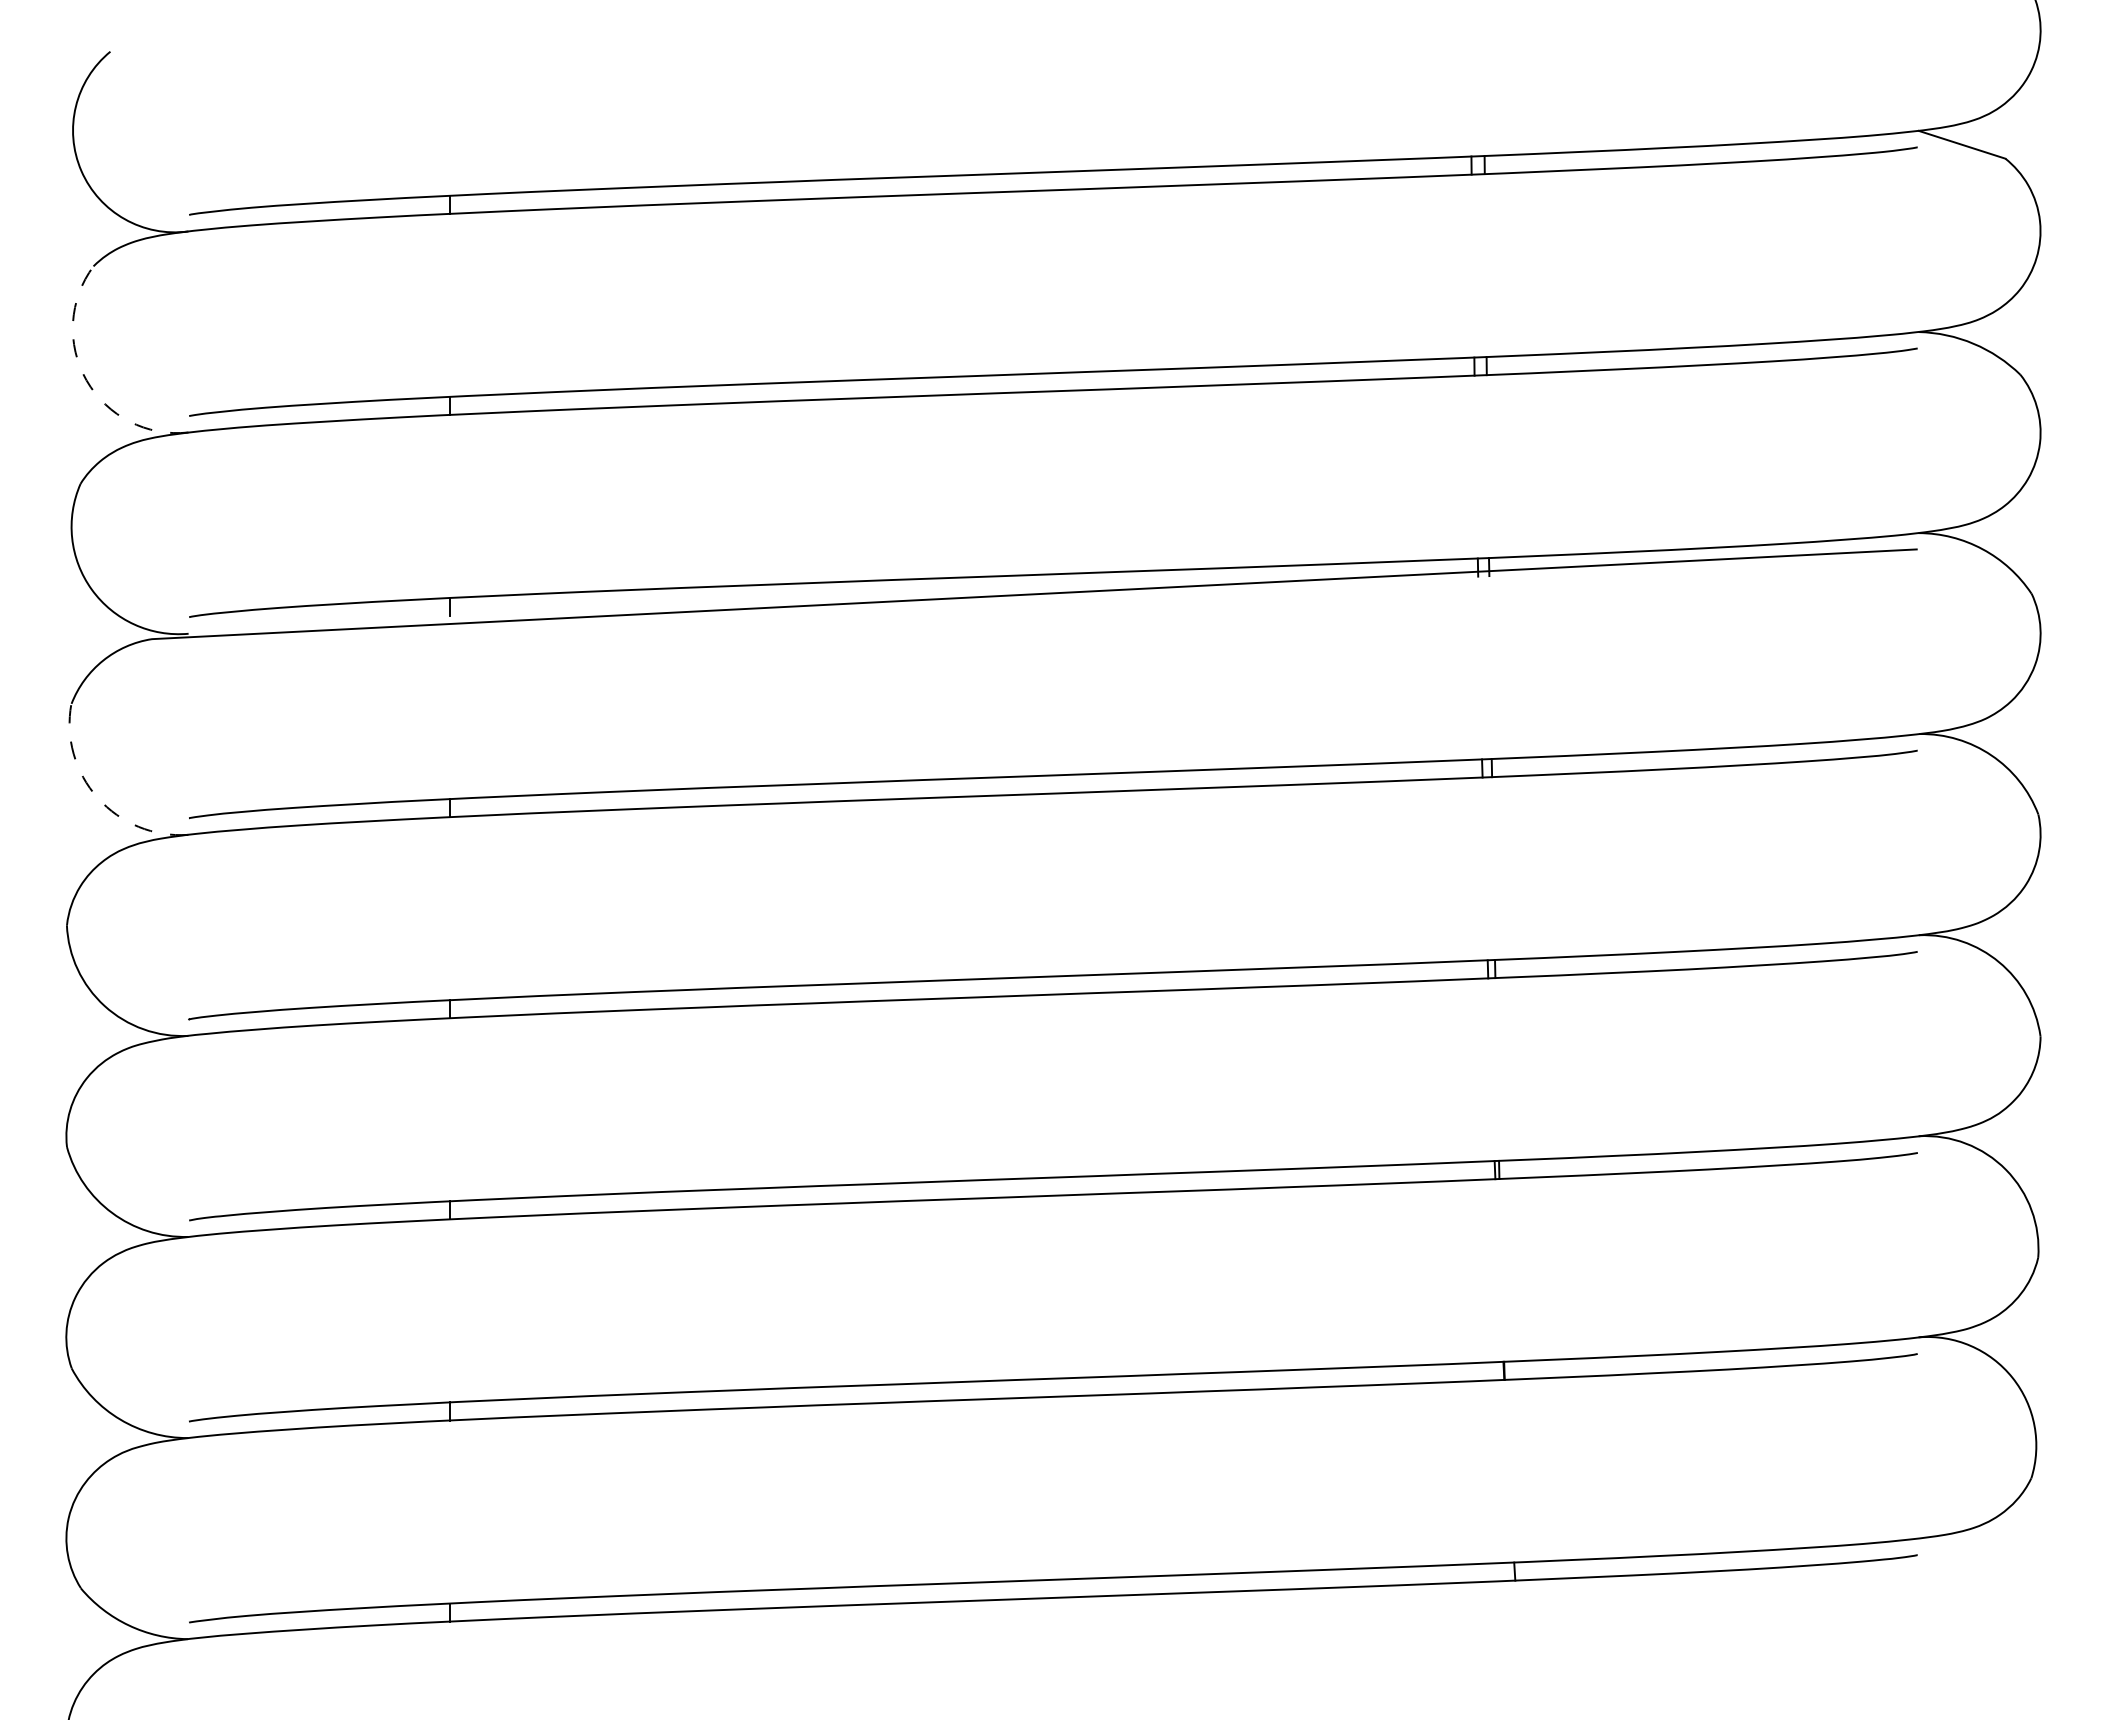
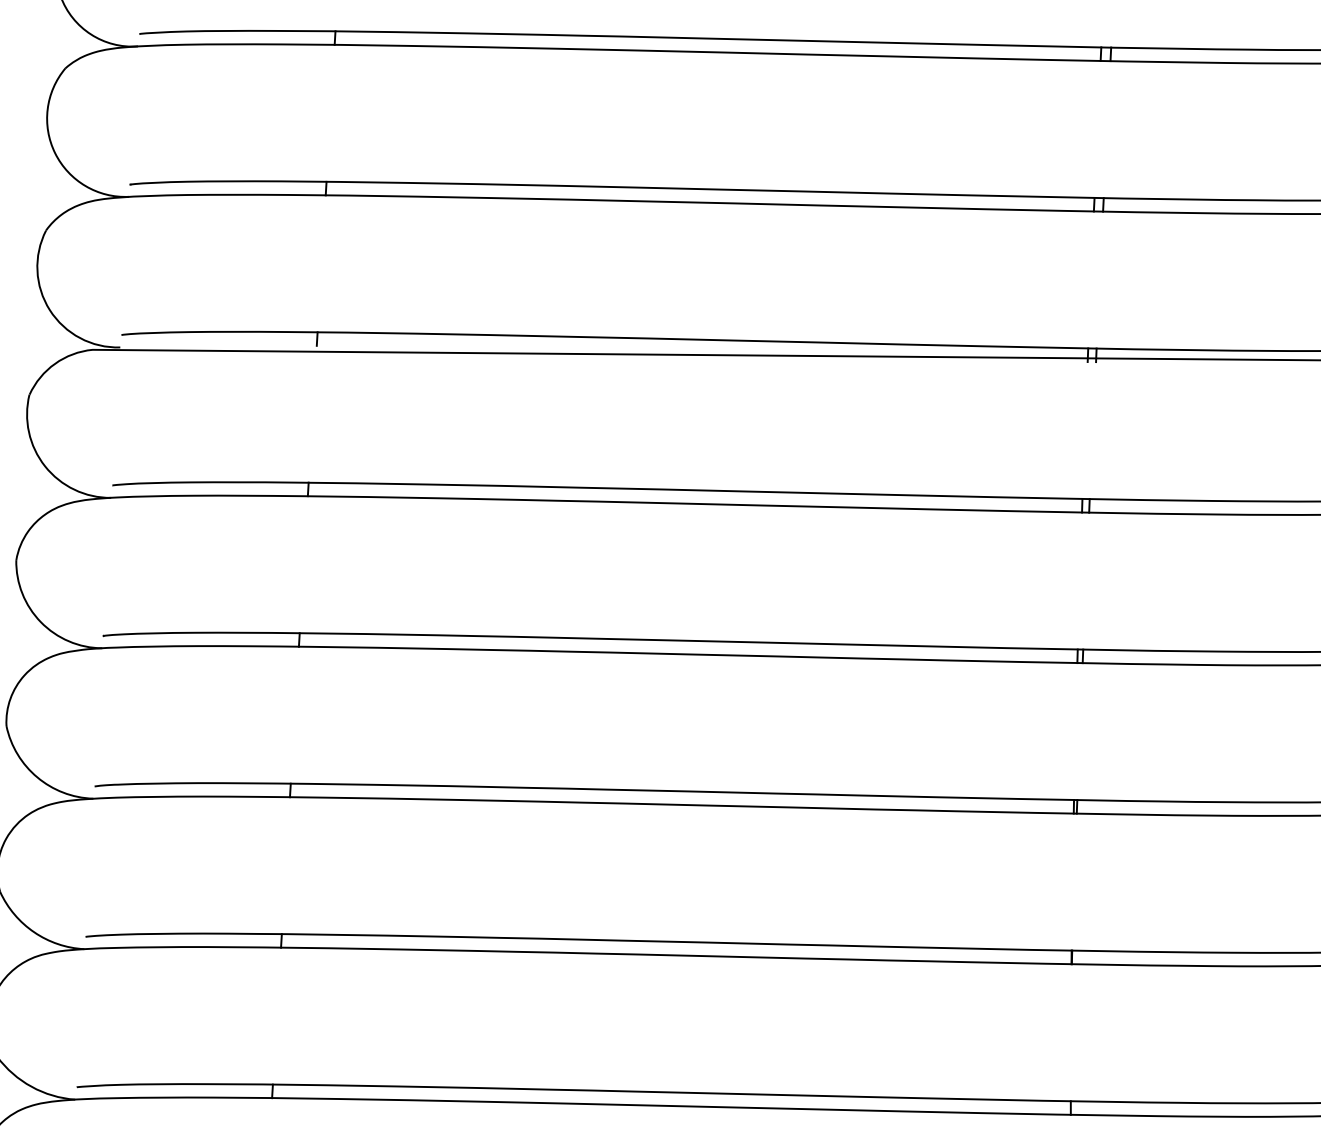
arc: (86, 380) -> (55, 153), dashed -> solid
arc: (97, 798) -> (44, 466), dashed -> solid

